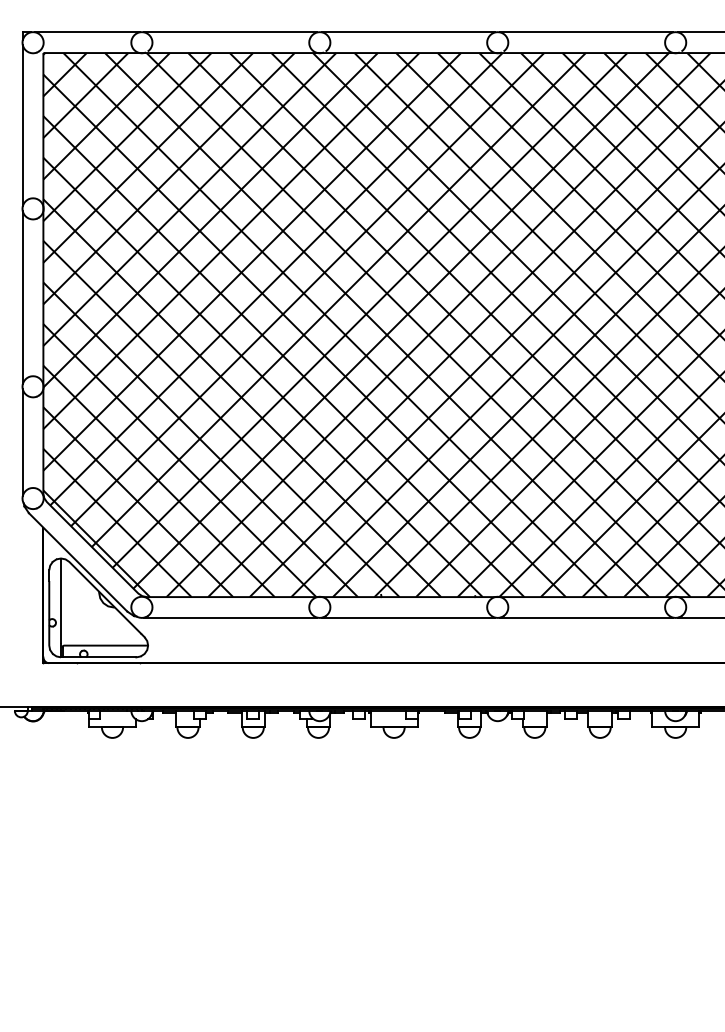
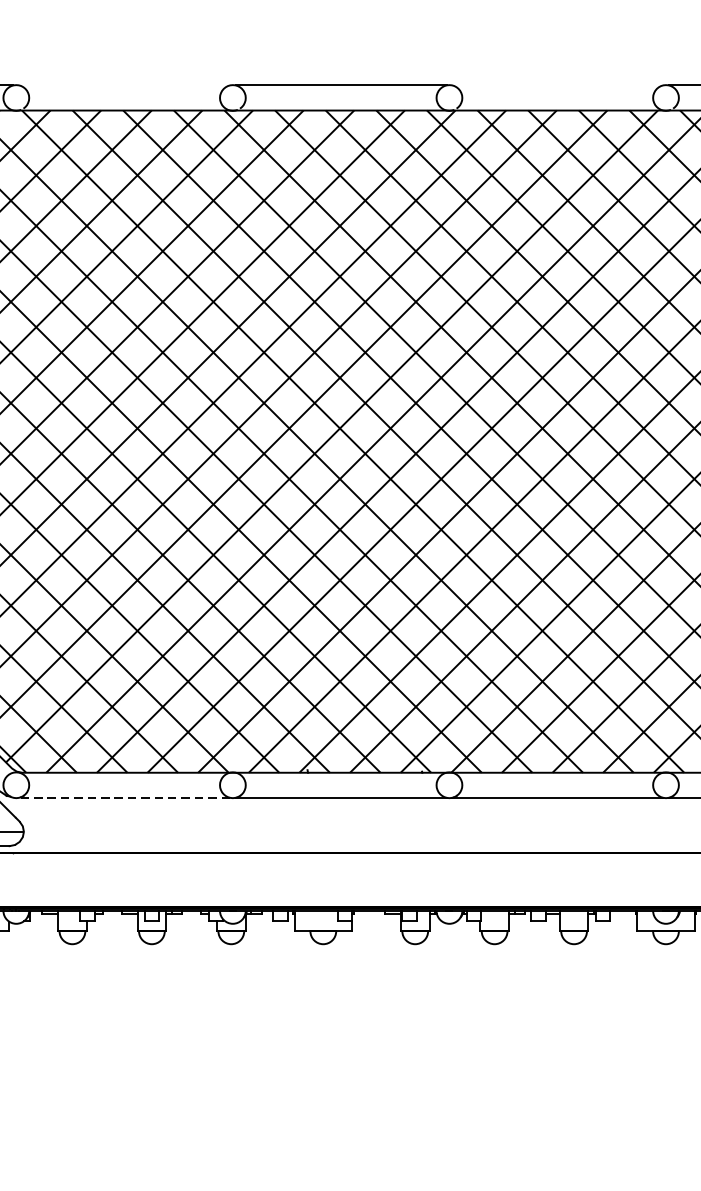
line: (230, 32) -> (124, 85), removed
line: (586, 32) -> (557, 85), removed
line: (230, 617) -> (124, 797), solid -> dashed

